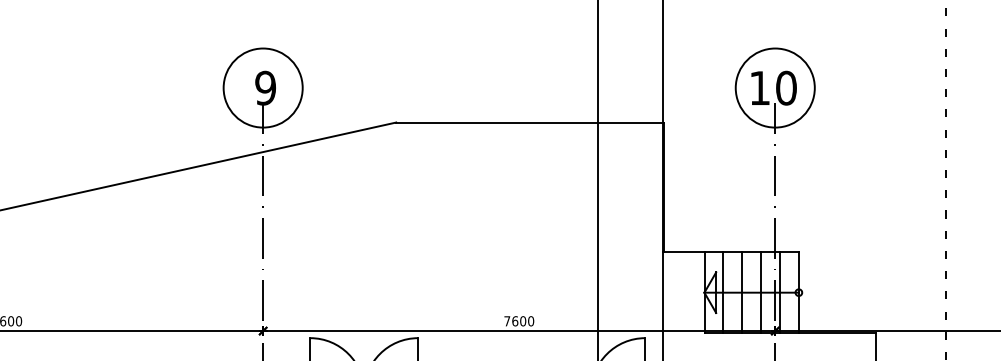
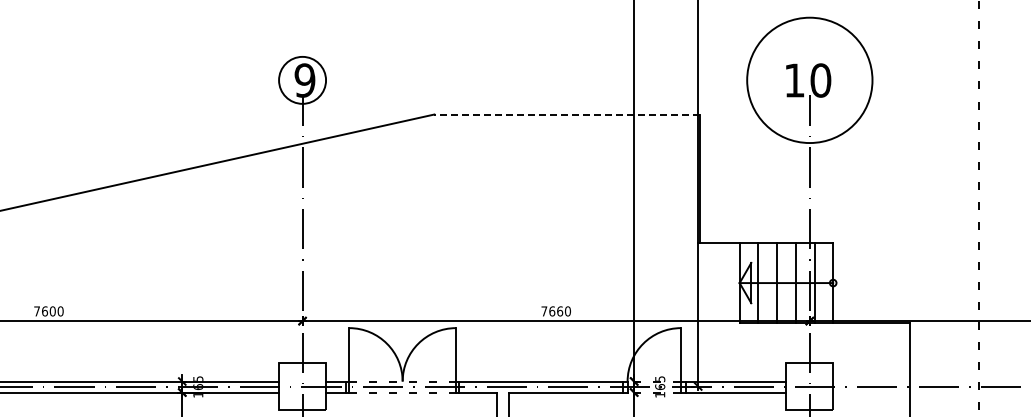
circle: (263, 88) -> (302, 80), size x0.6
circle: (774, 88) -> (809, 80), size x1.6
line: (530, 122) -> (567, 114), solid -> dashed
text: (523, 321) -> (560, 311), 7600 -> 7660

